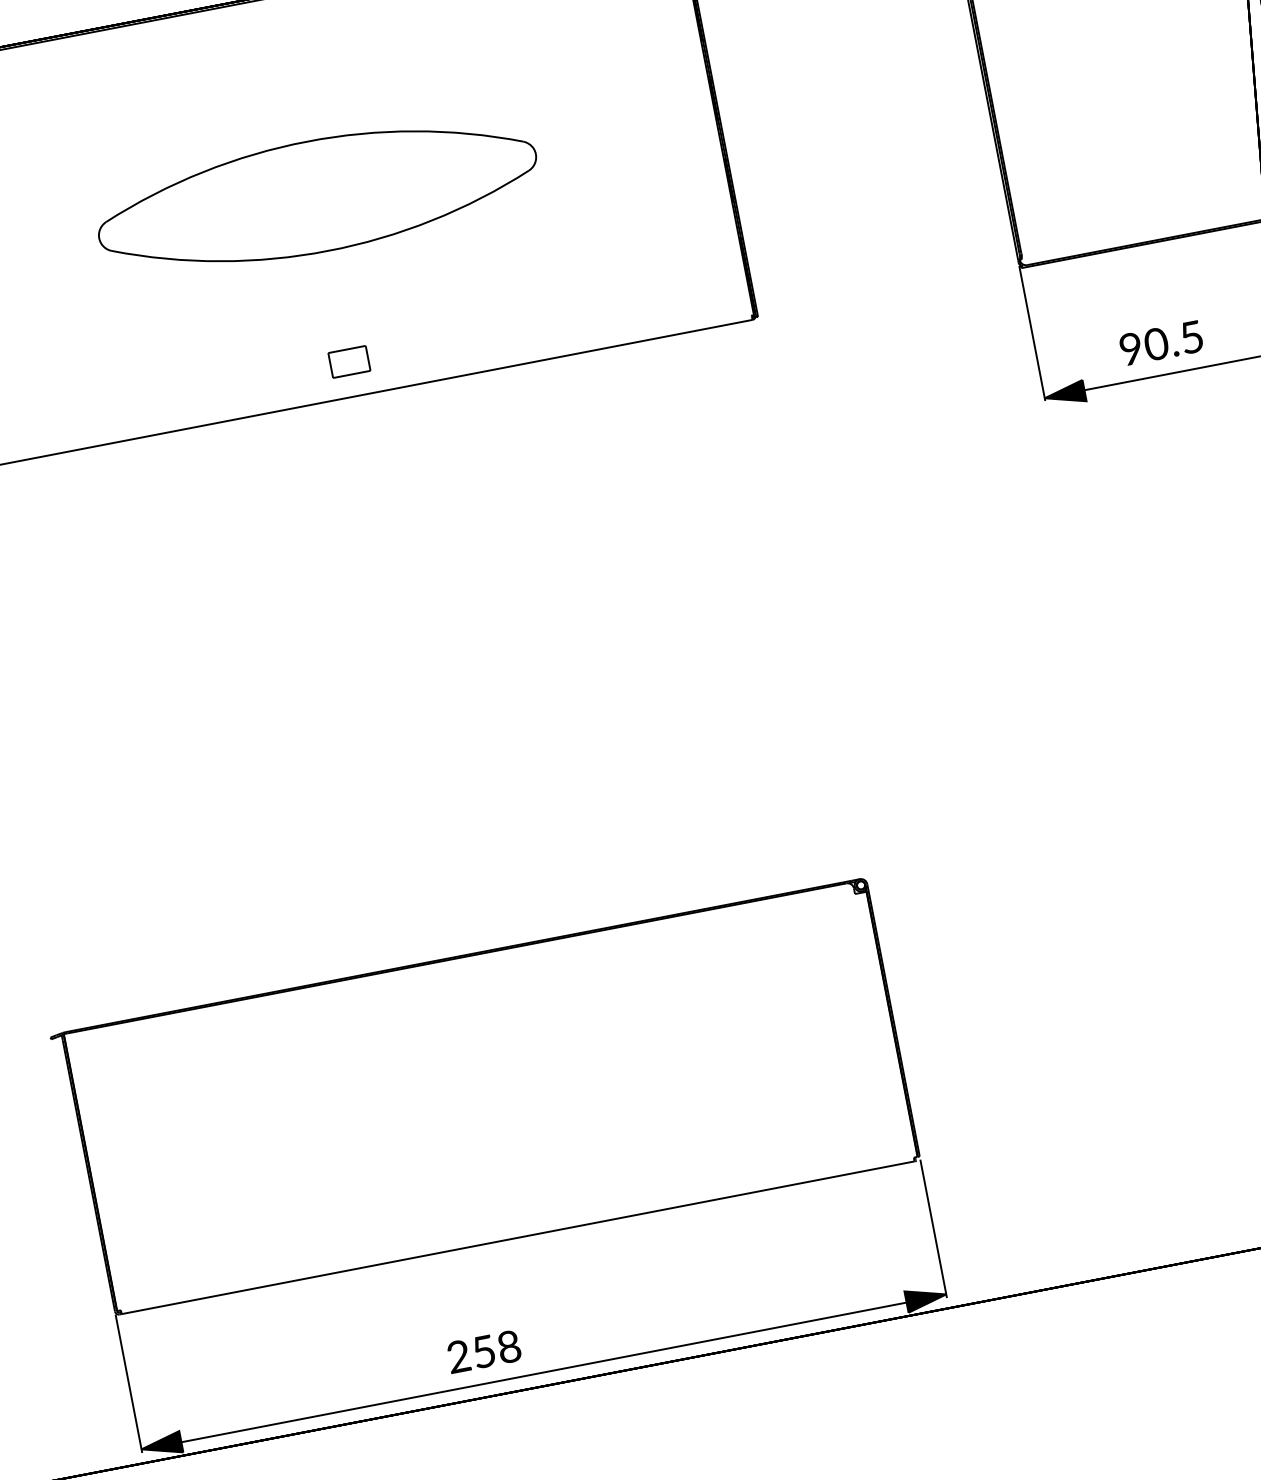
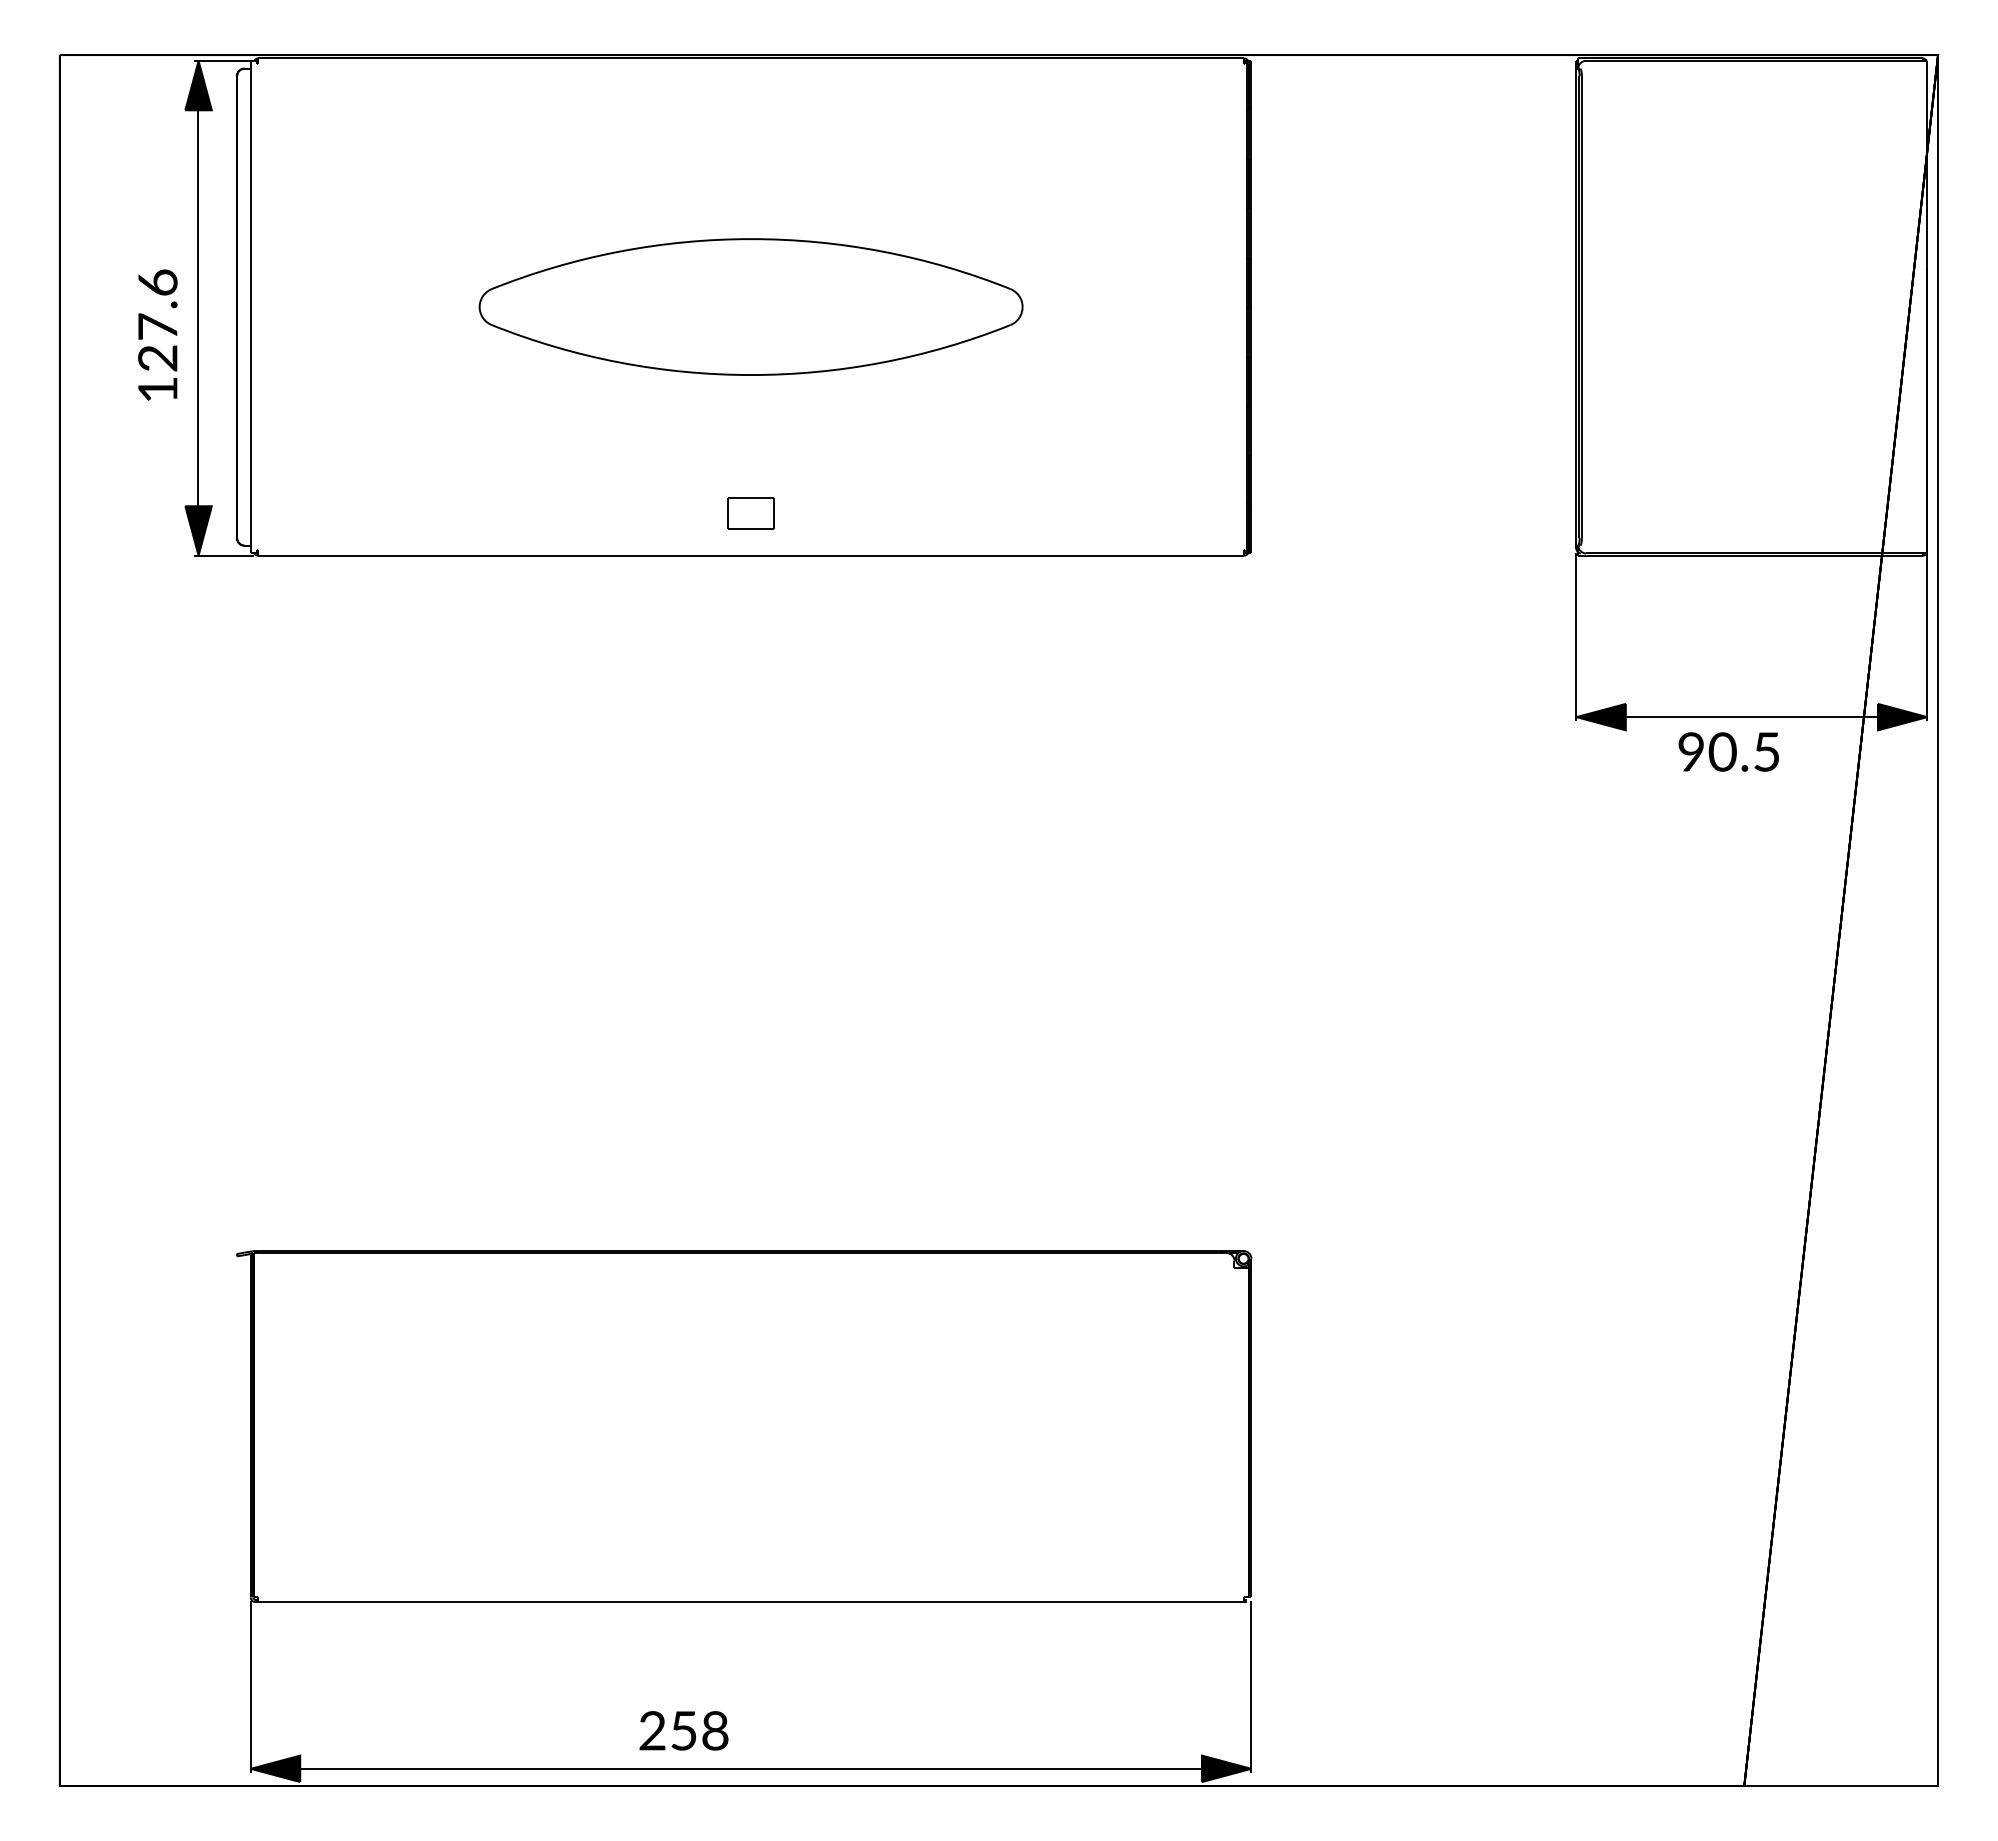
text: (1160, 342) -> (1728, 751), moved

